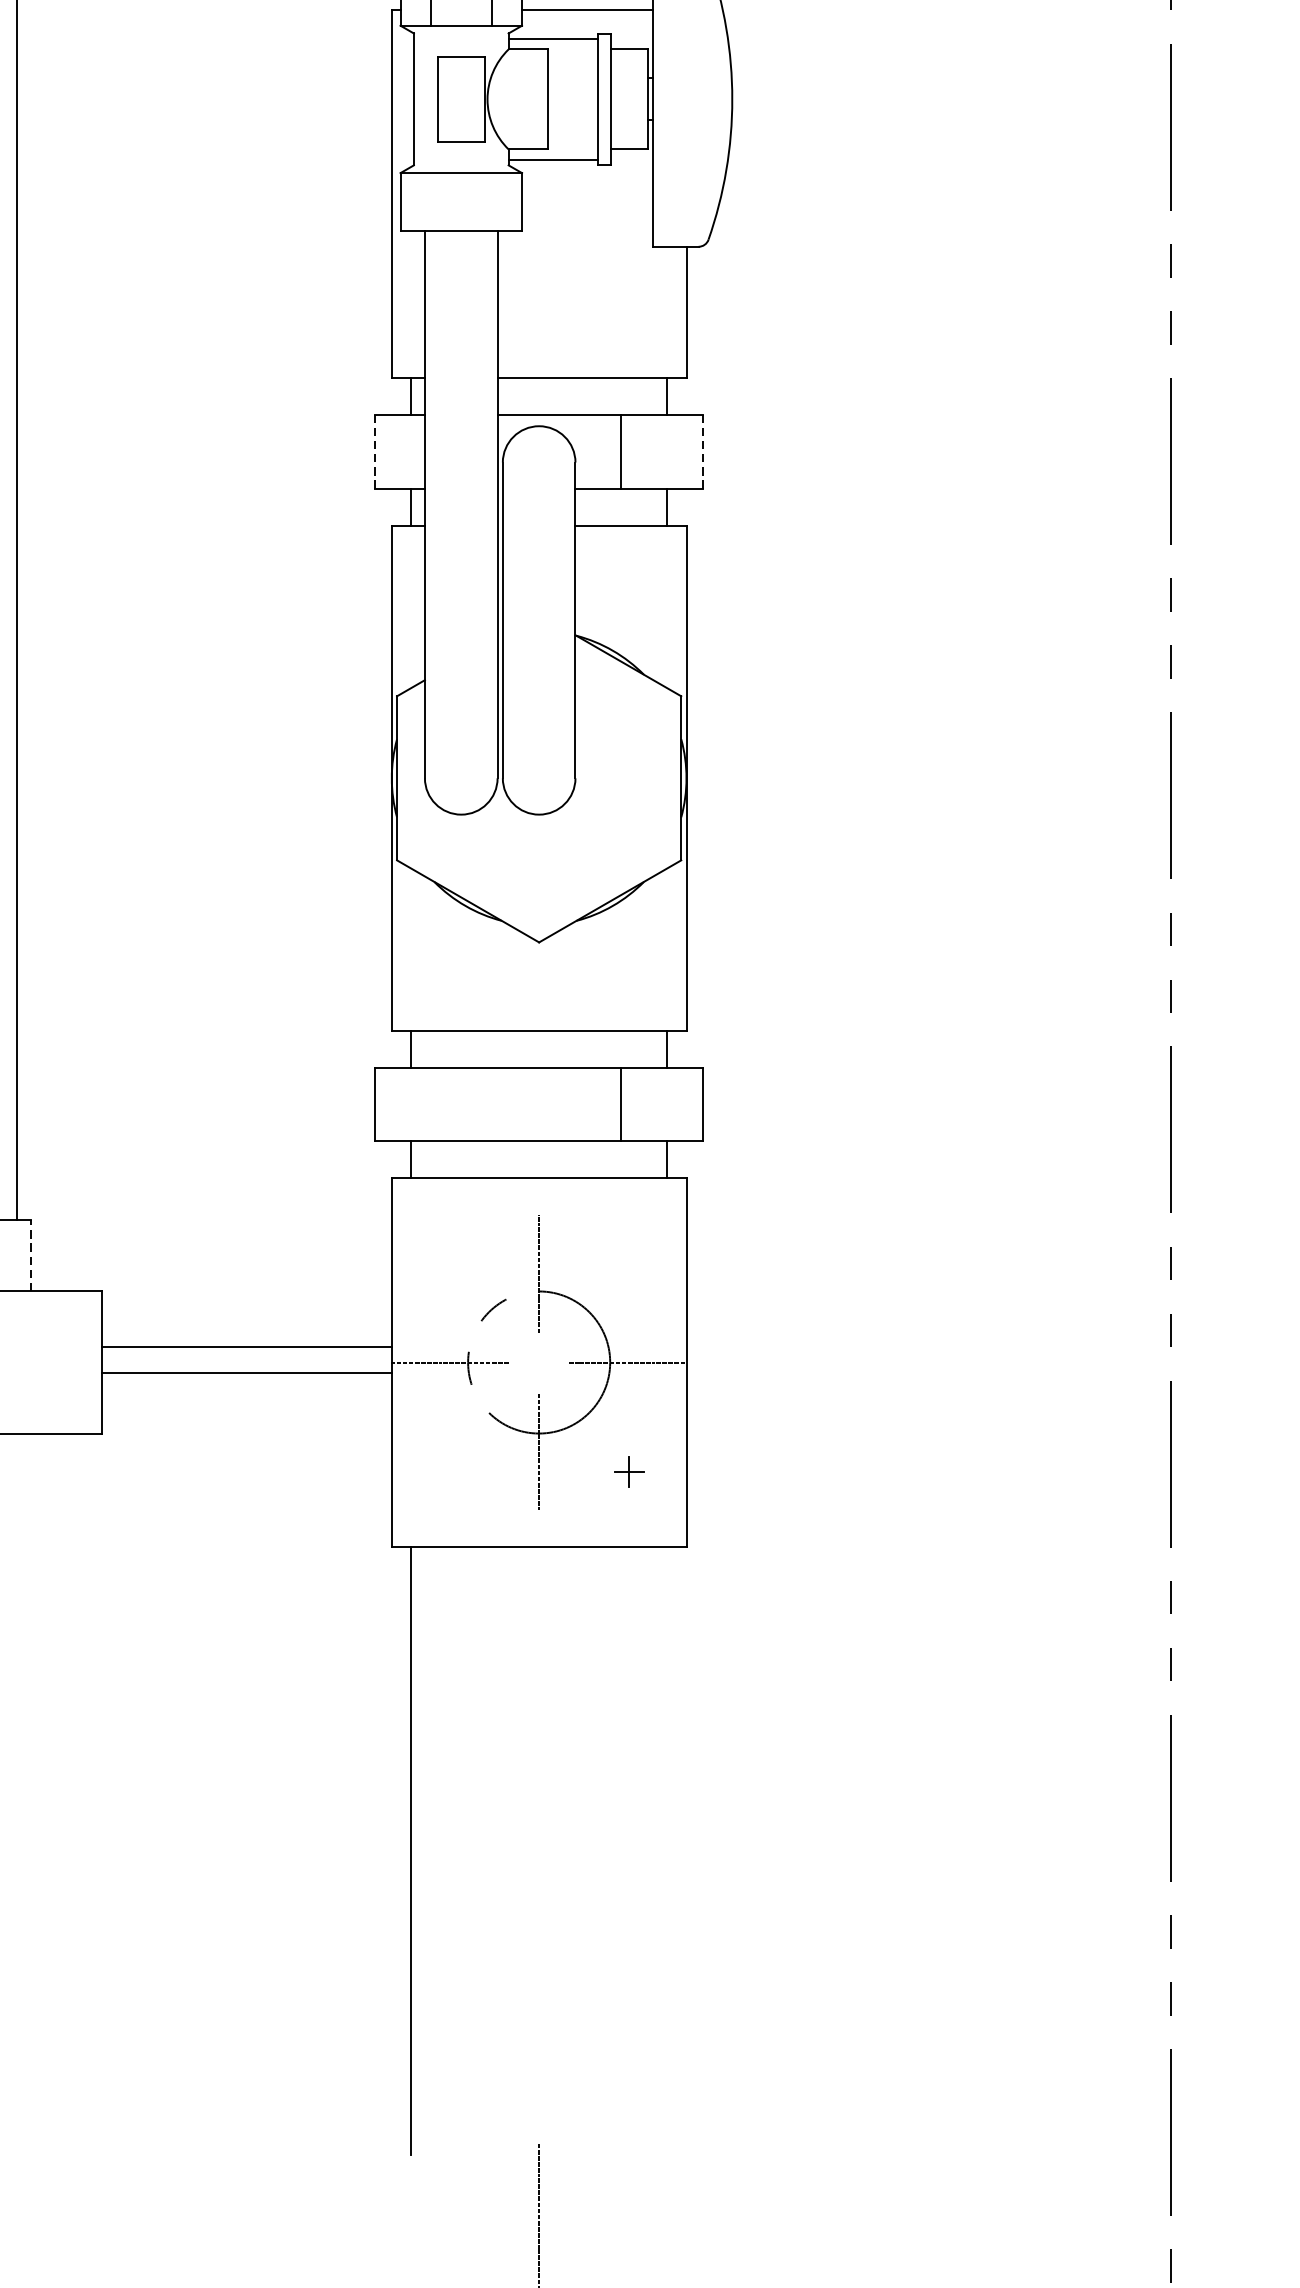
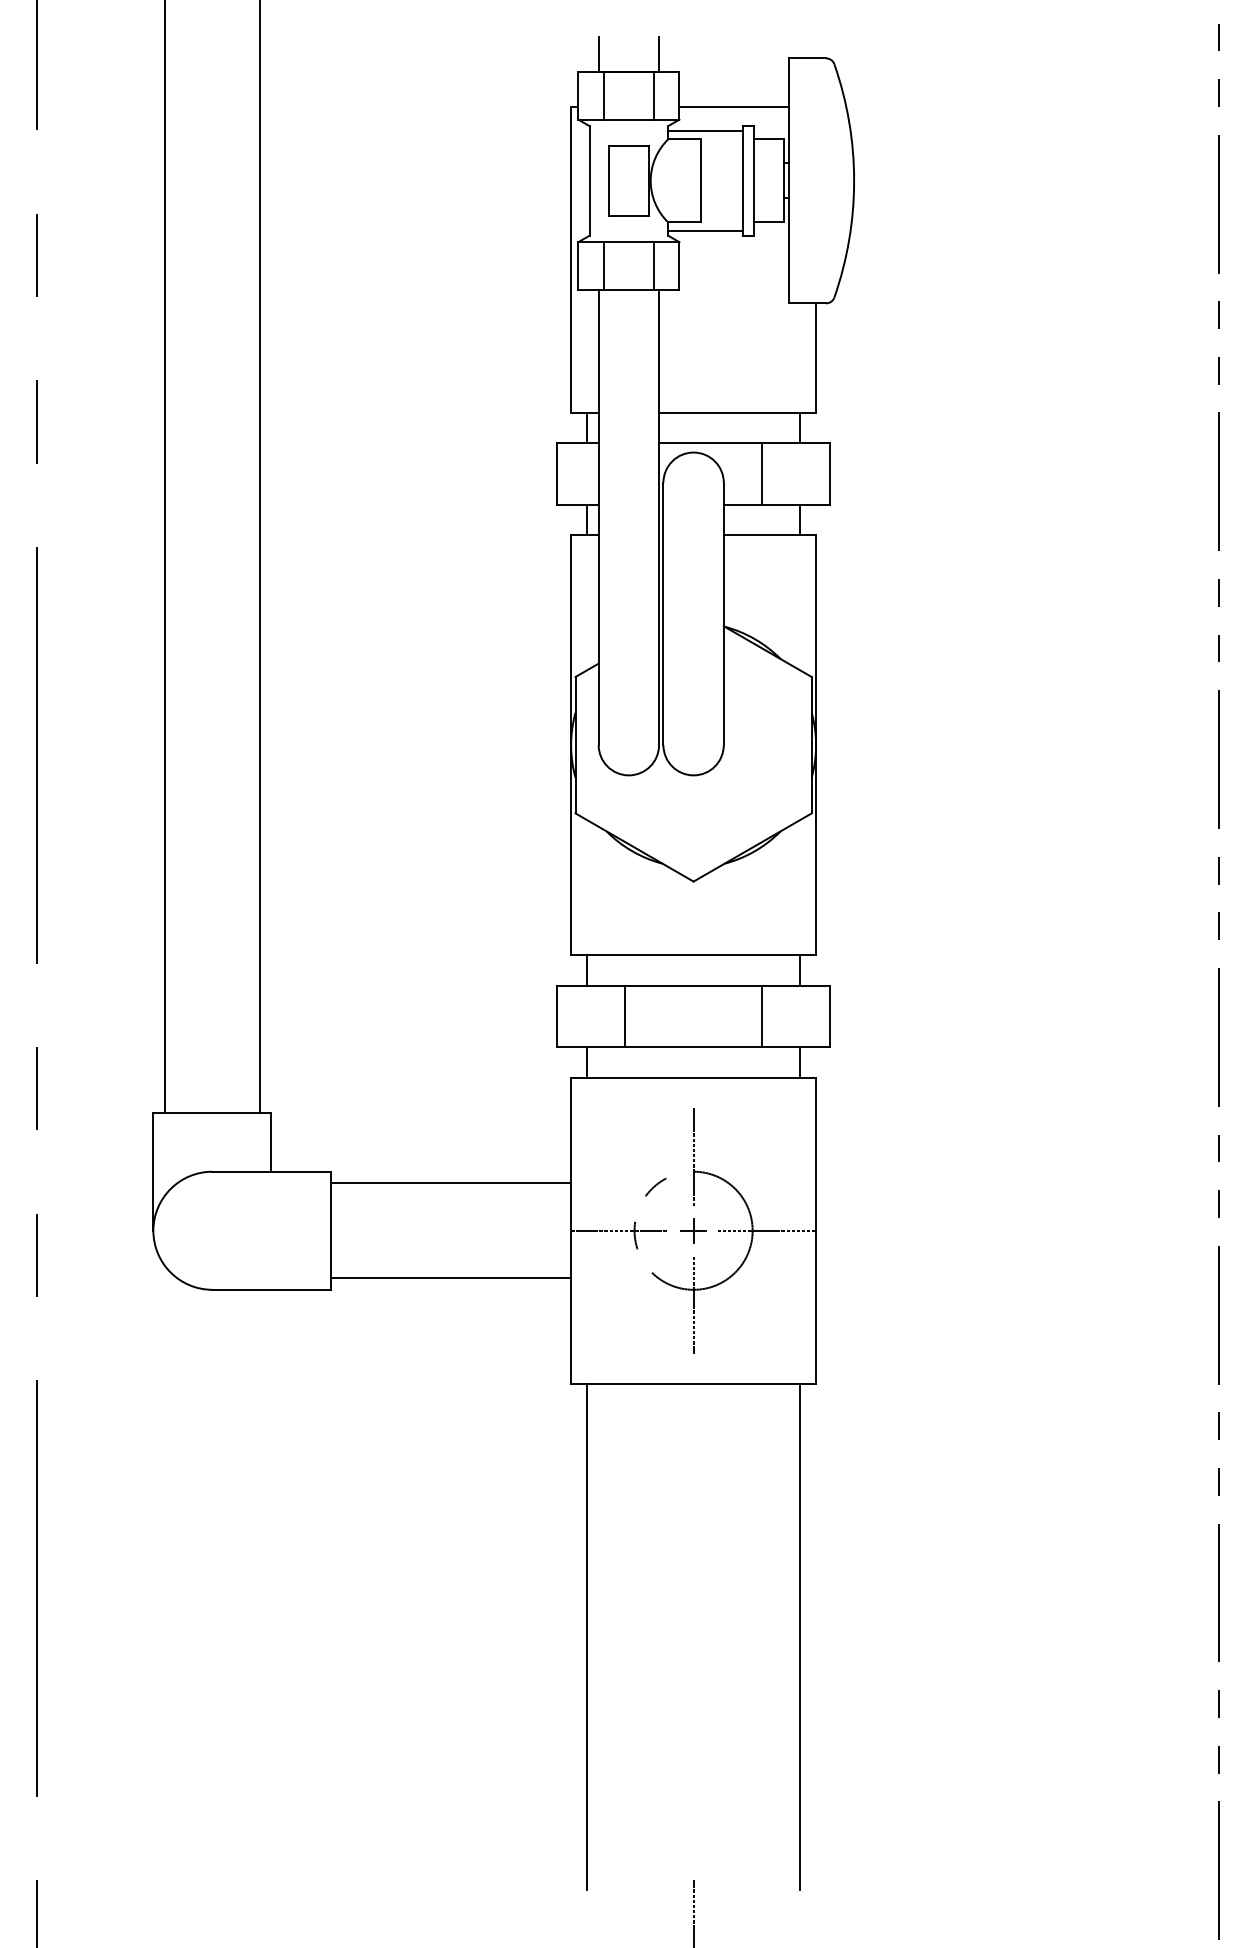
line: (430, 202) -> (603, 266), added
line: (492, 202) -> (654, 266), added
line: (375, 452) -> (557, 474), dashed -> solid
line: (703, 452) -> (830, 474), dashed -> solid
line: (457, 1104) -> (625, 1016), added
line: (31, 1256) -> (271, 1142), dashed -> solid
line: (246, 1347) -> (450, 1278), moved
line: (246, 1373) -> (450, 1183), moved
part: (629, 1471) -> (693, 1230), moved
line: (666, 1850) -> (799, 1636), added

